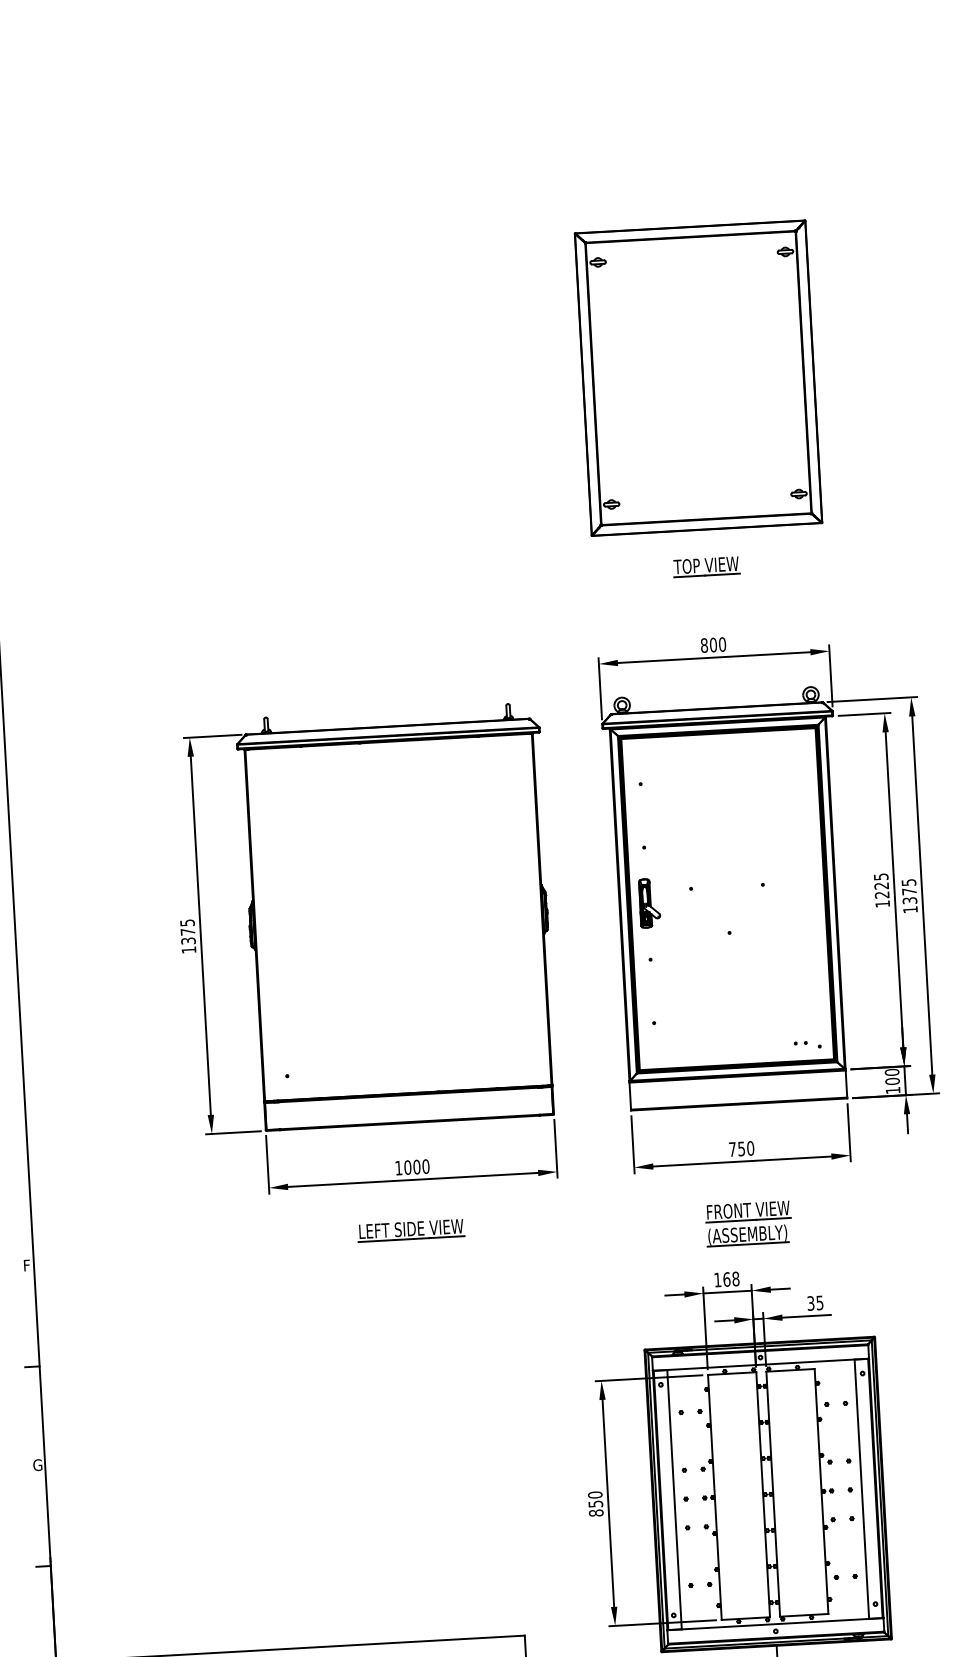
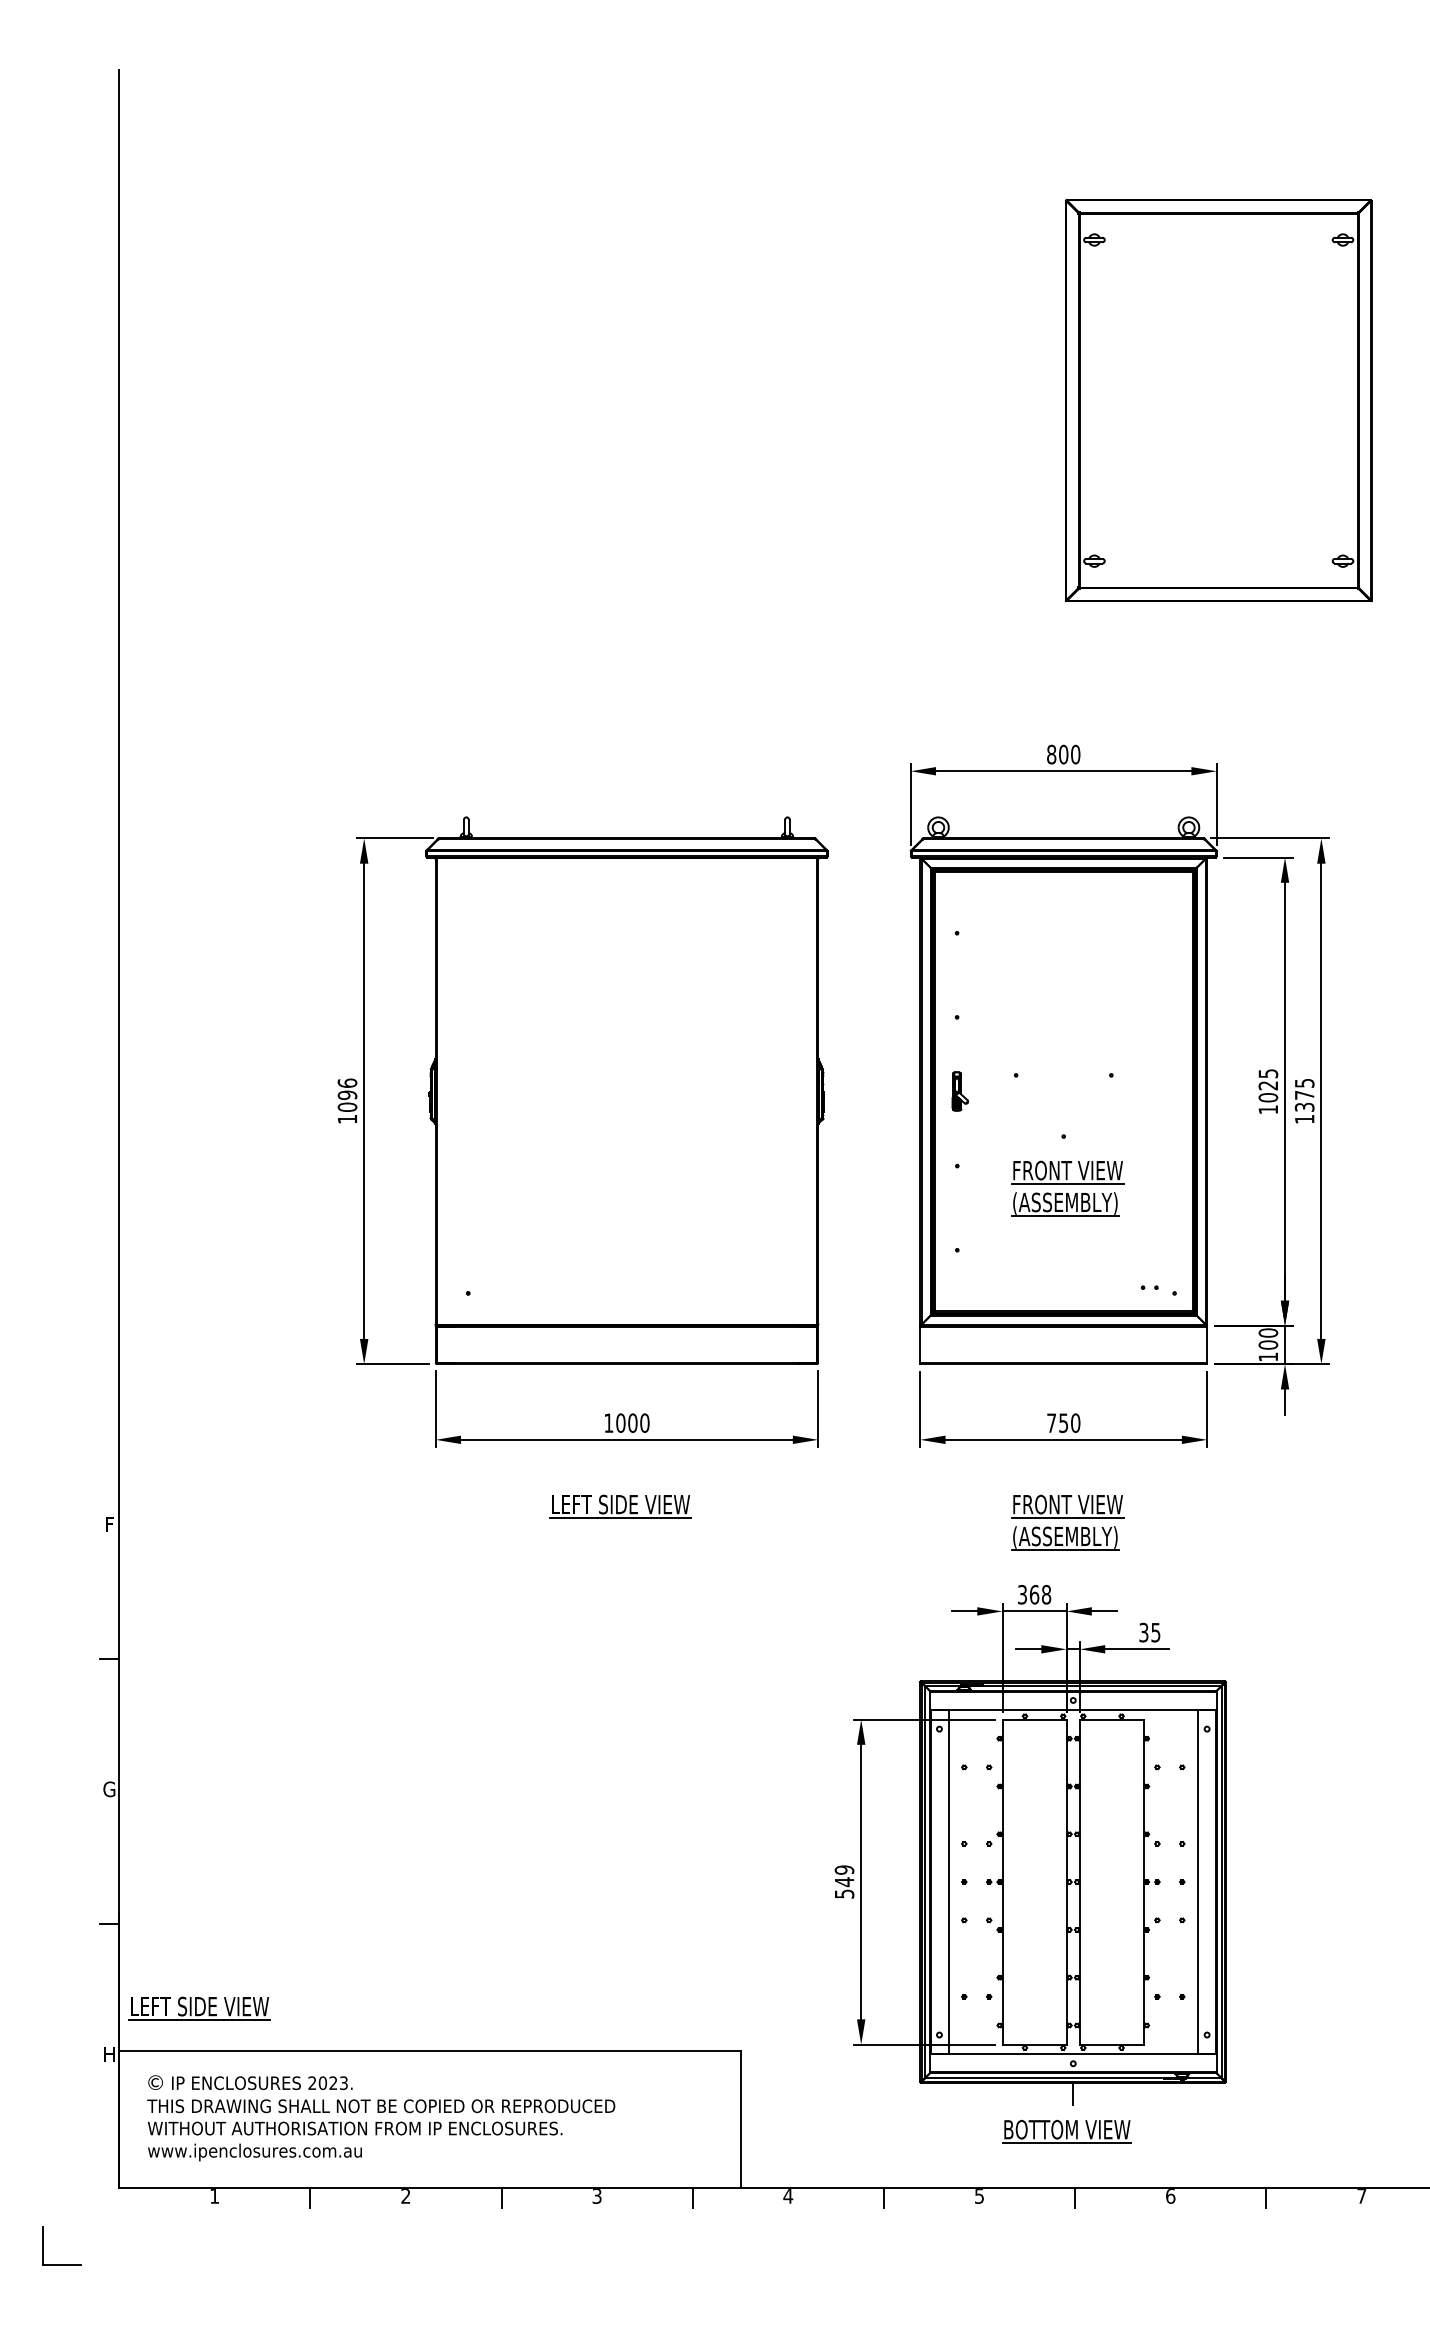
part: (698, 378) -> (1218, 400), moved
part: (706, 566) -> (1060, 650), removed
text: (882, 894) -> (1268, 1097), 1225 -> 1025
part: (649, 903) -> (960, 1091), size x0.6
text: (187, 931) -> (347, 1094), 1375 -> 1096
part: (734, 971) -> (1067, 1188), added
text: (717, 1279) -> (1022, 1594), 168 -> 368
text: (595, 1503) -> (844, 1881), 850 -> 549
part: (114, 1626) -> (199, 2008), added

